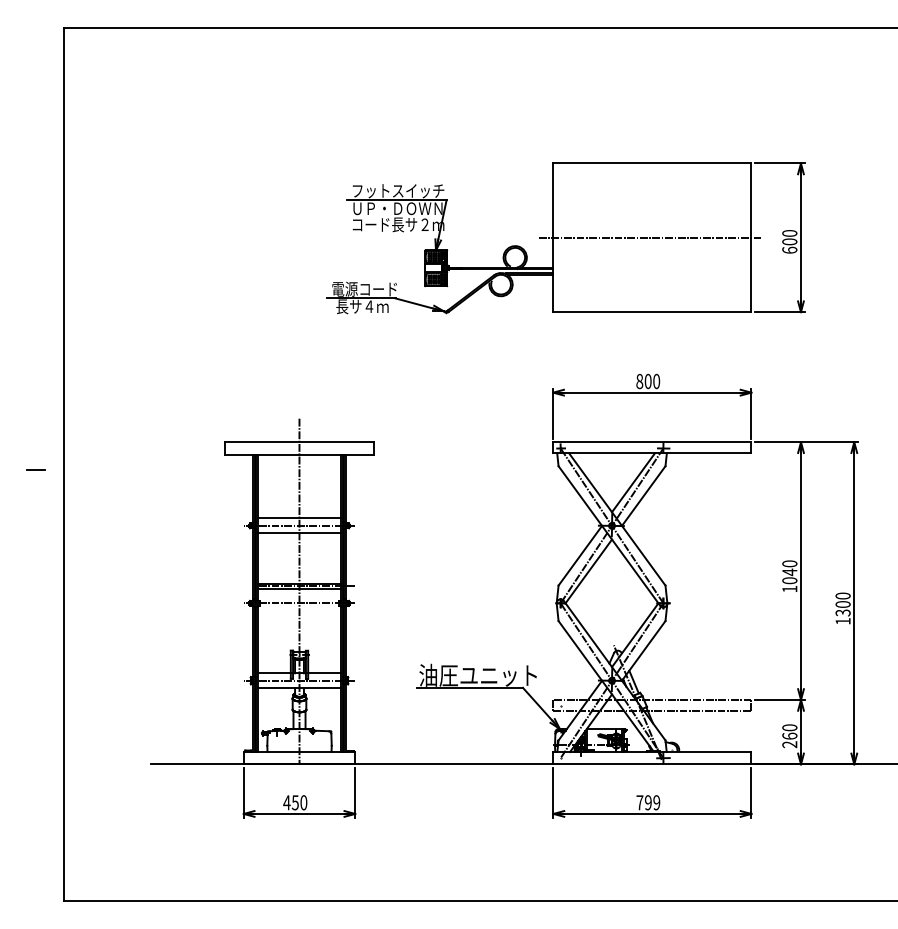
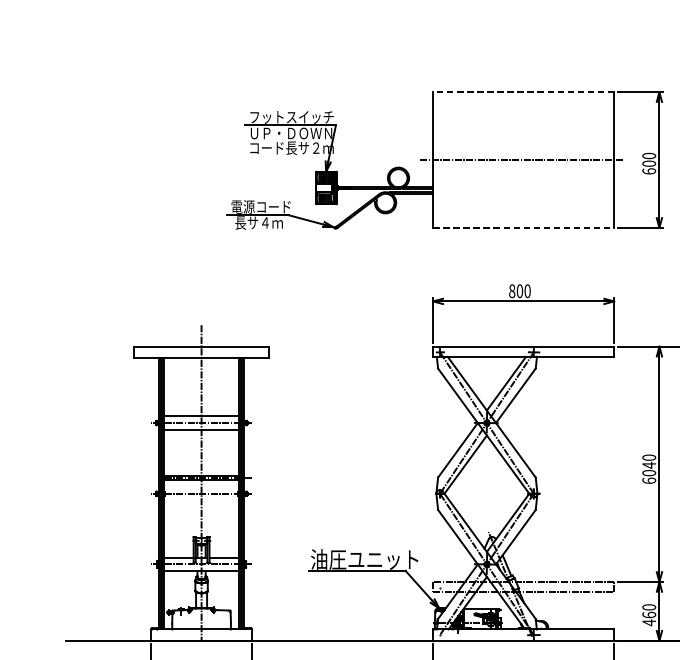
line: (651, 163) -> (522, 92), solid -> dashed
line: (652, 312) -> (523, 228), solid -> dashed
text: (789, 588) -> (648, 480), 1040 -> 6040
text: (789, 744) -> (648, 622), 260 -> 460

